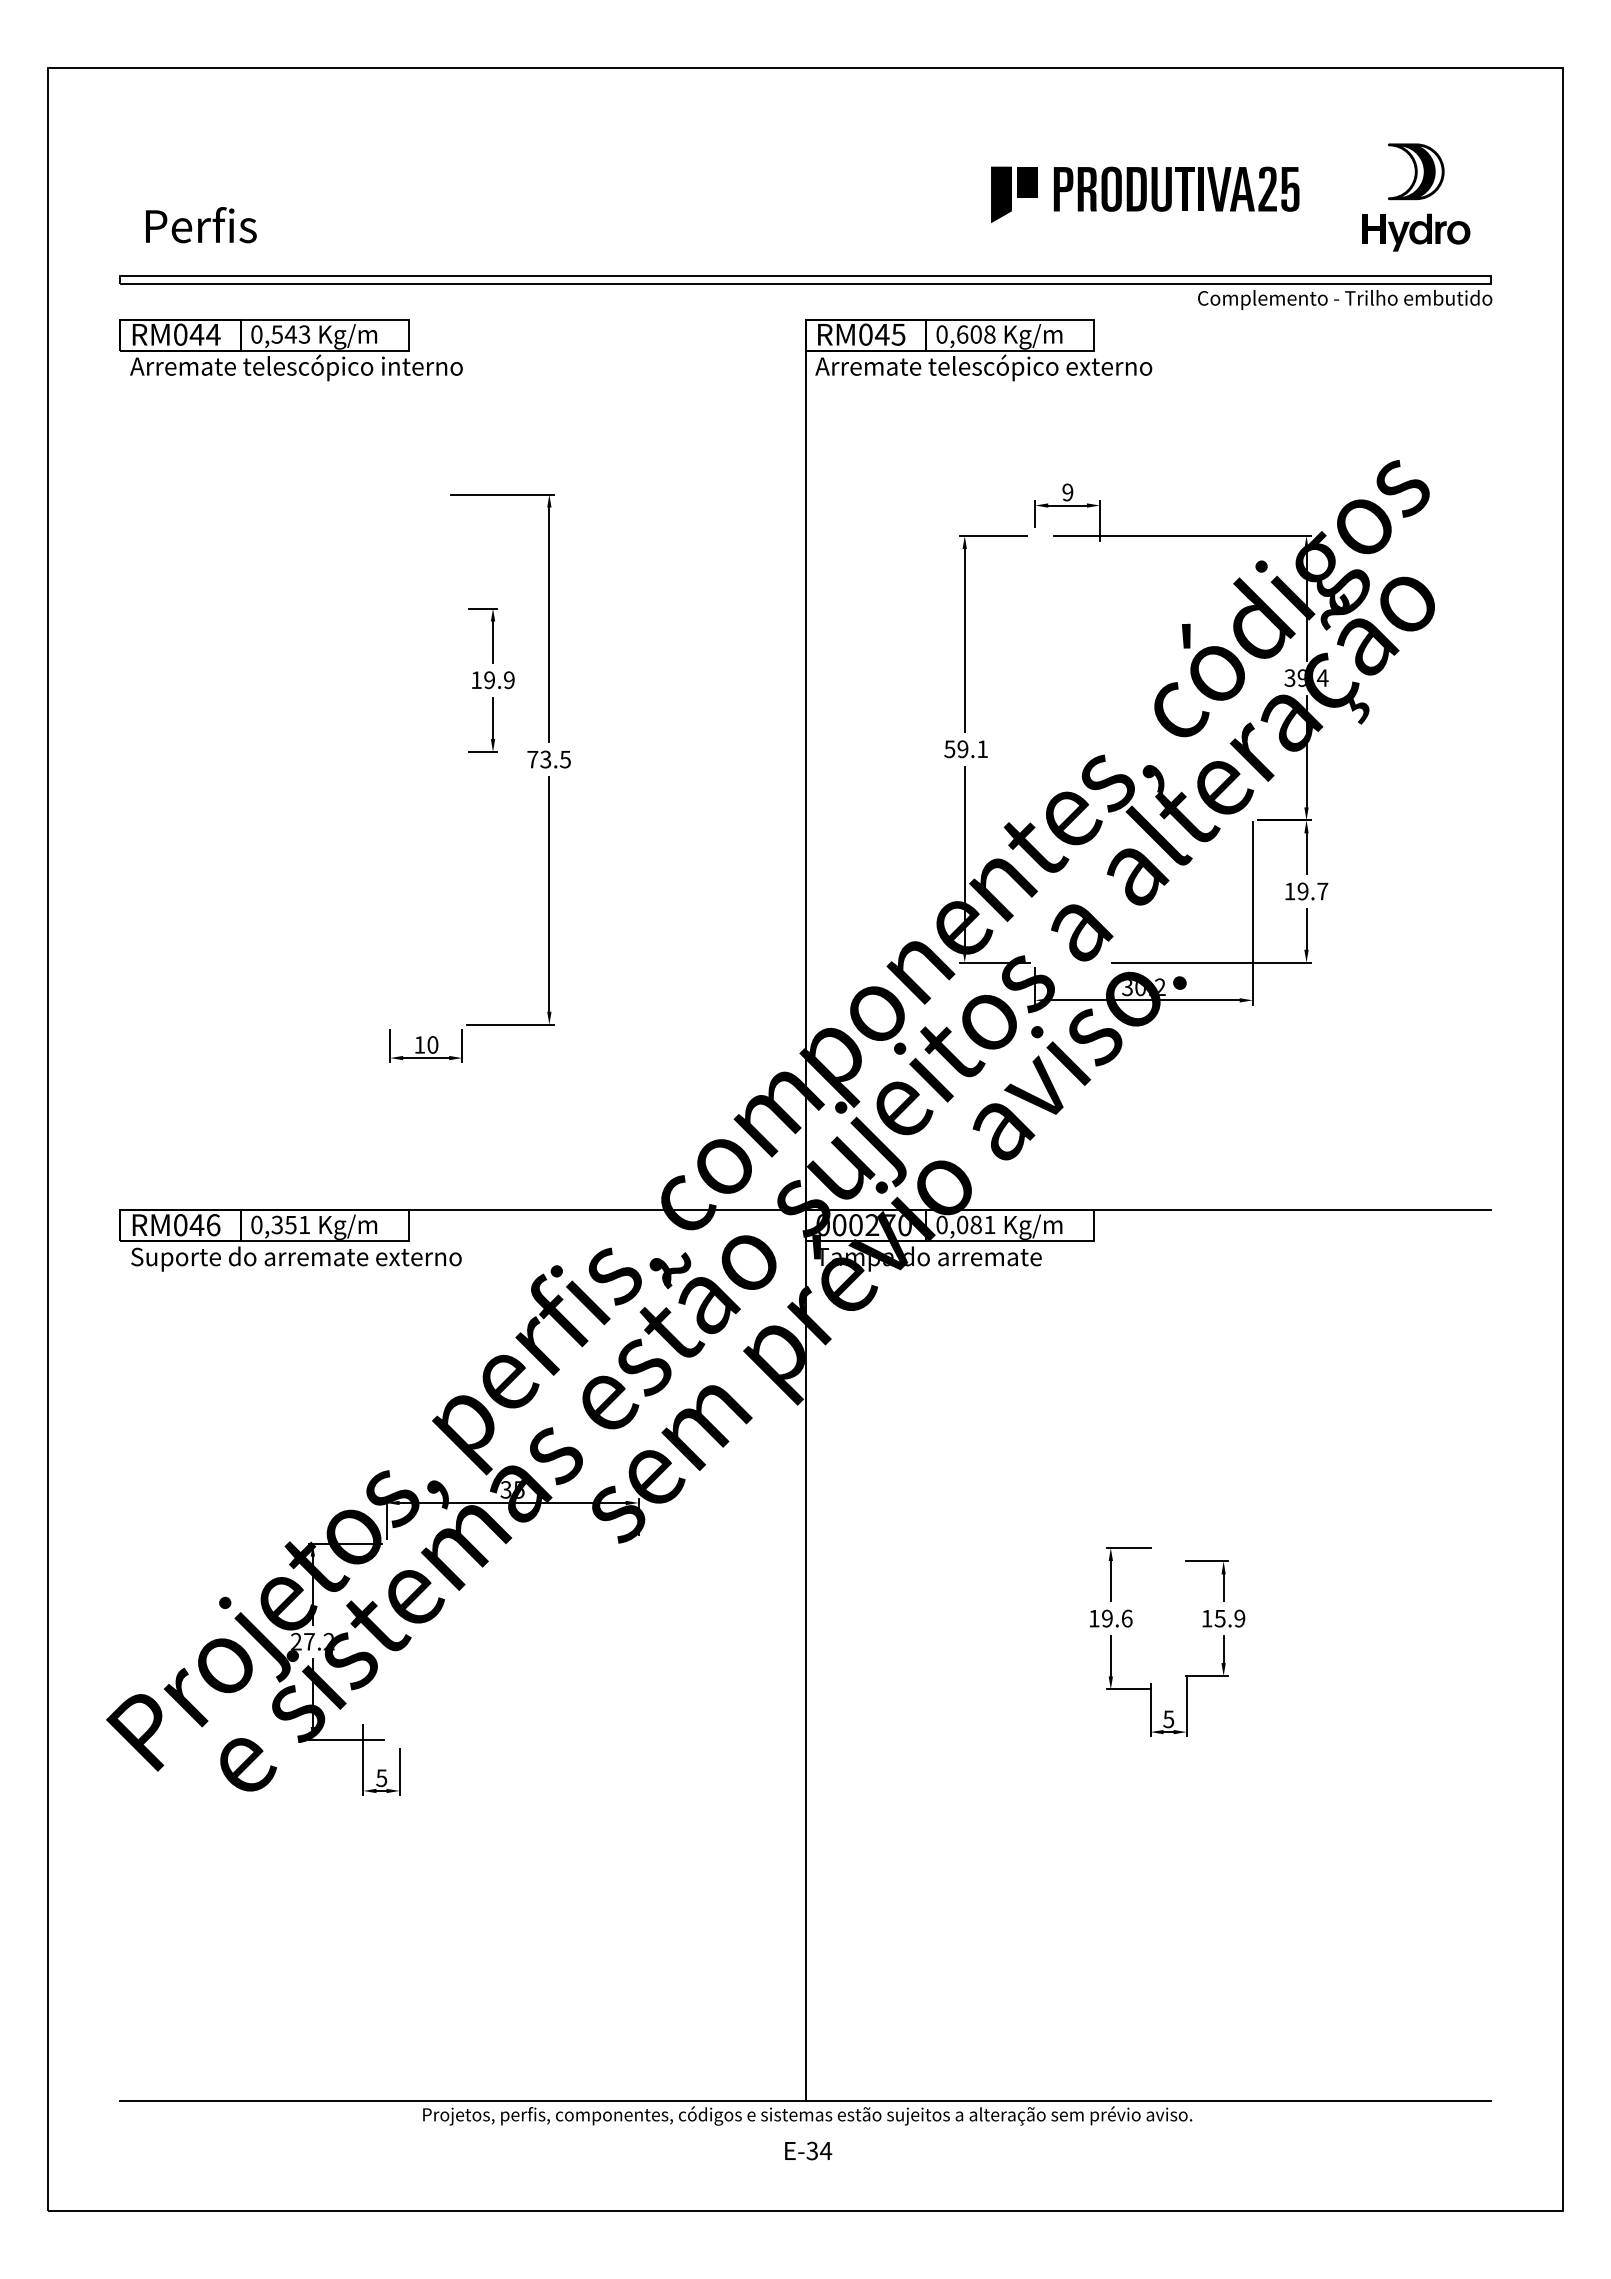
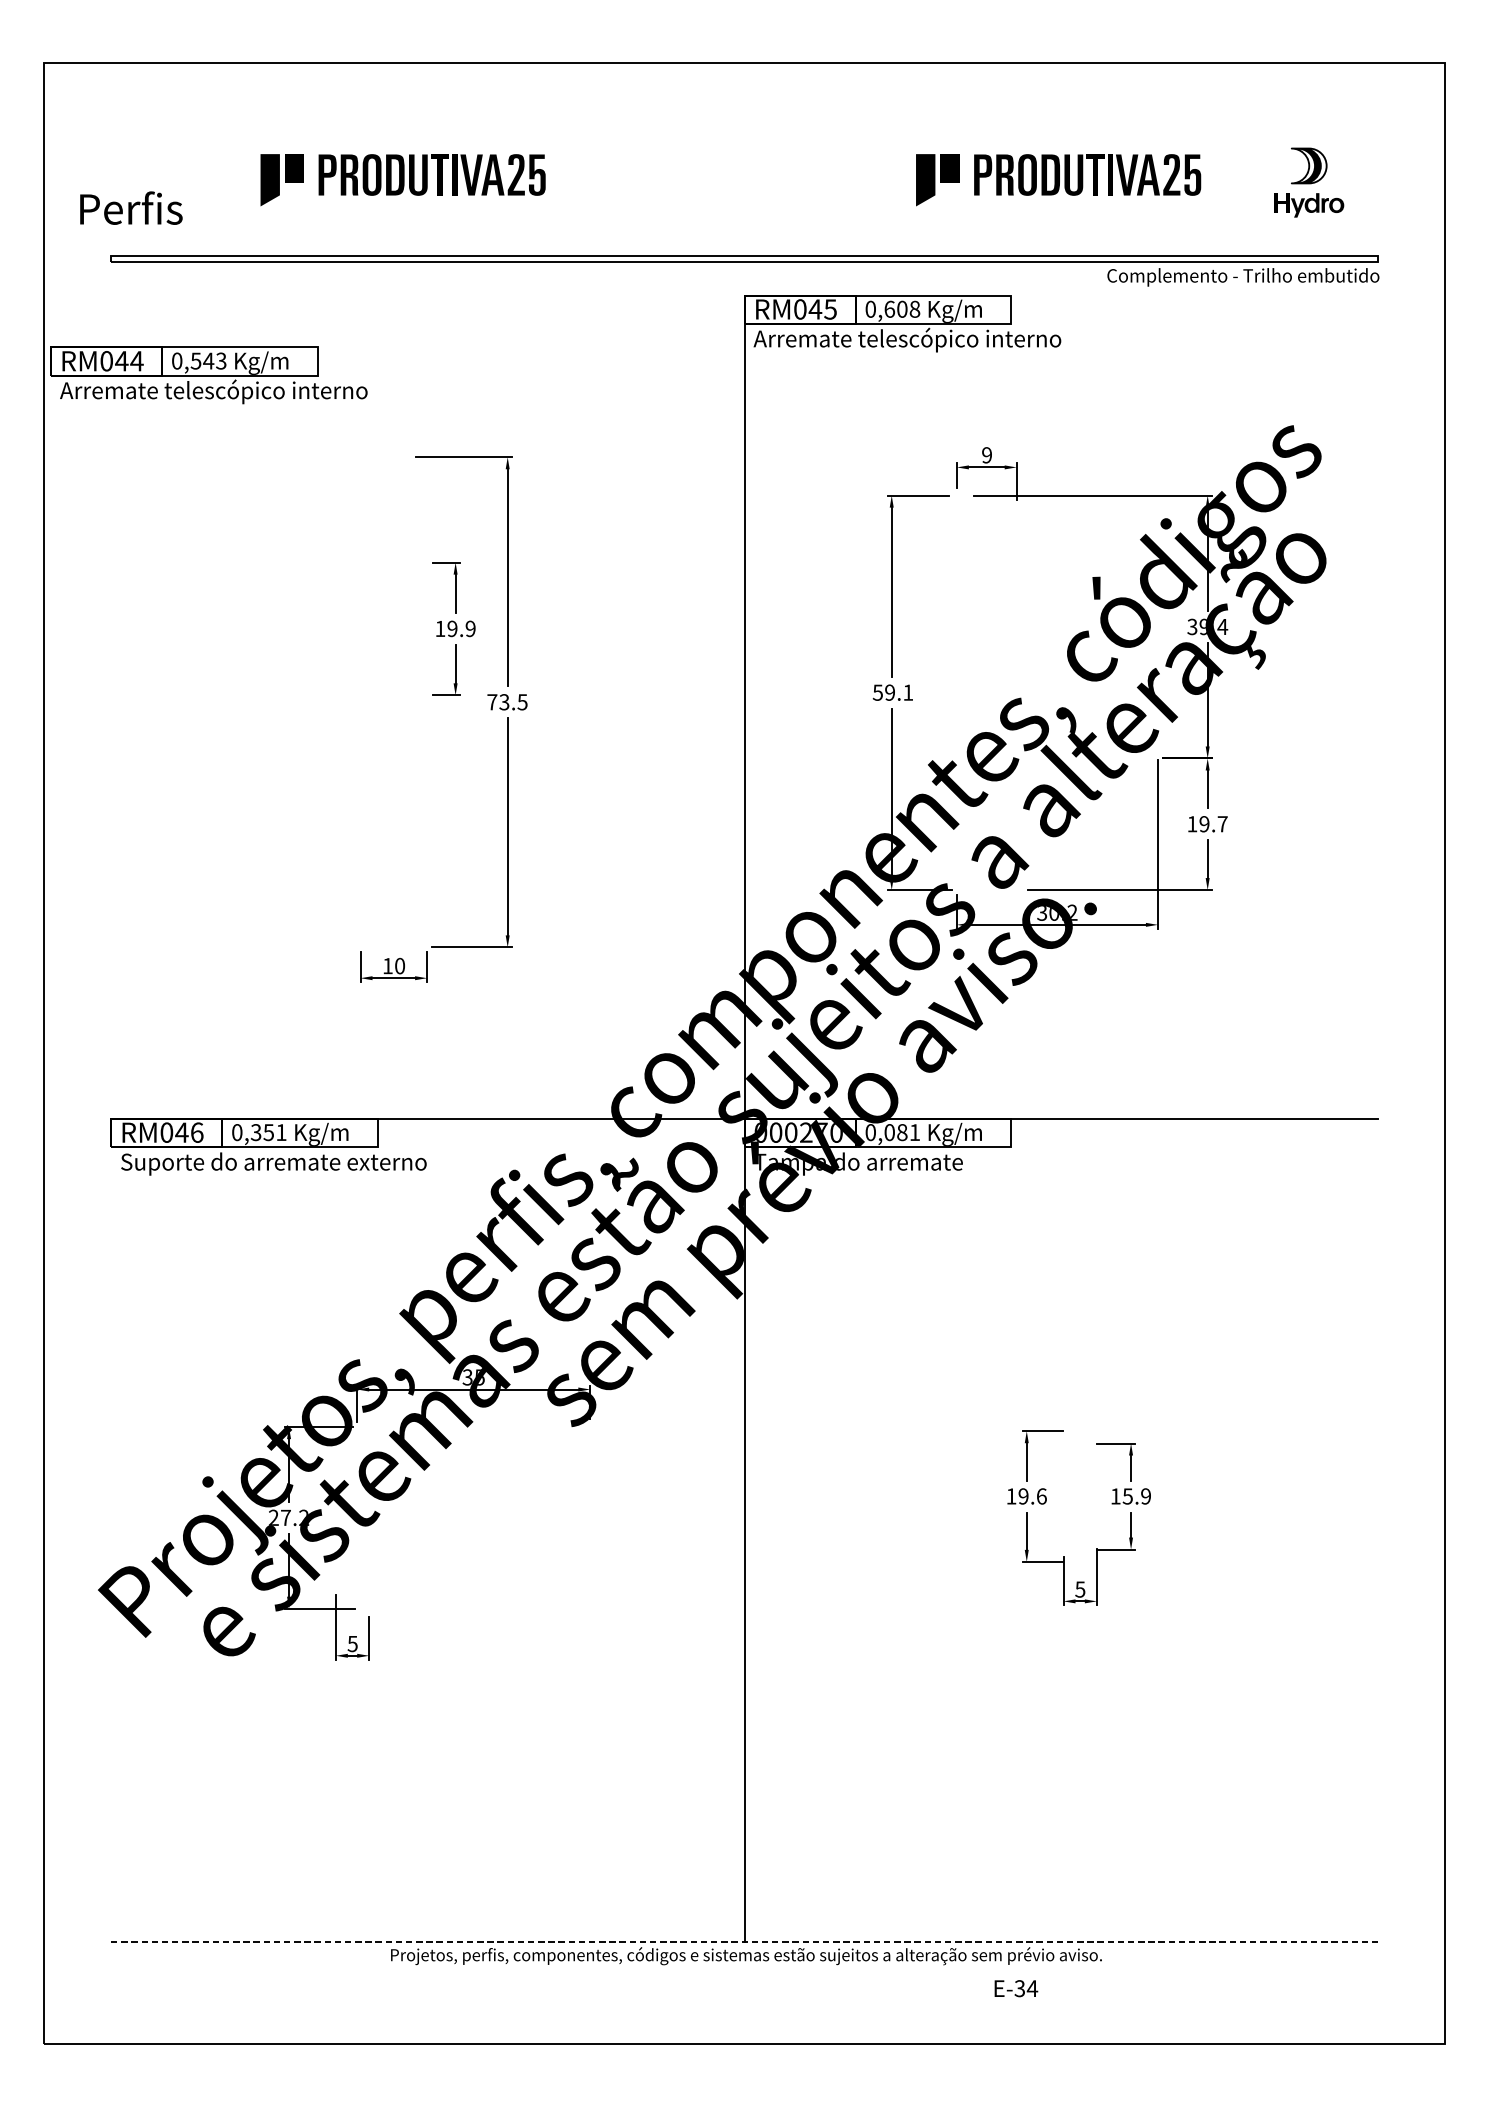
part: (436, 194) -> (403, 179), added
part: (1416, 197) -> (1309, 182), size x0.7
text: (201, 225) -> (131, 208), moved
part: (290, 350) -> (208, 375), moved
text: (1109, 365) -> (1025, 337), Arremate telescópico externo -> Arremate telescópico interno
line: (805, 2100) -> (744, 1941), solid -> dashed
text: (808, 2150) -> (1016, 1988), moved

